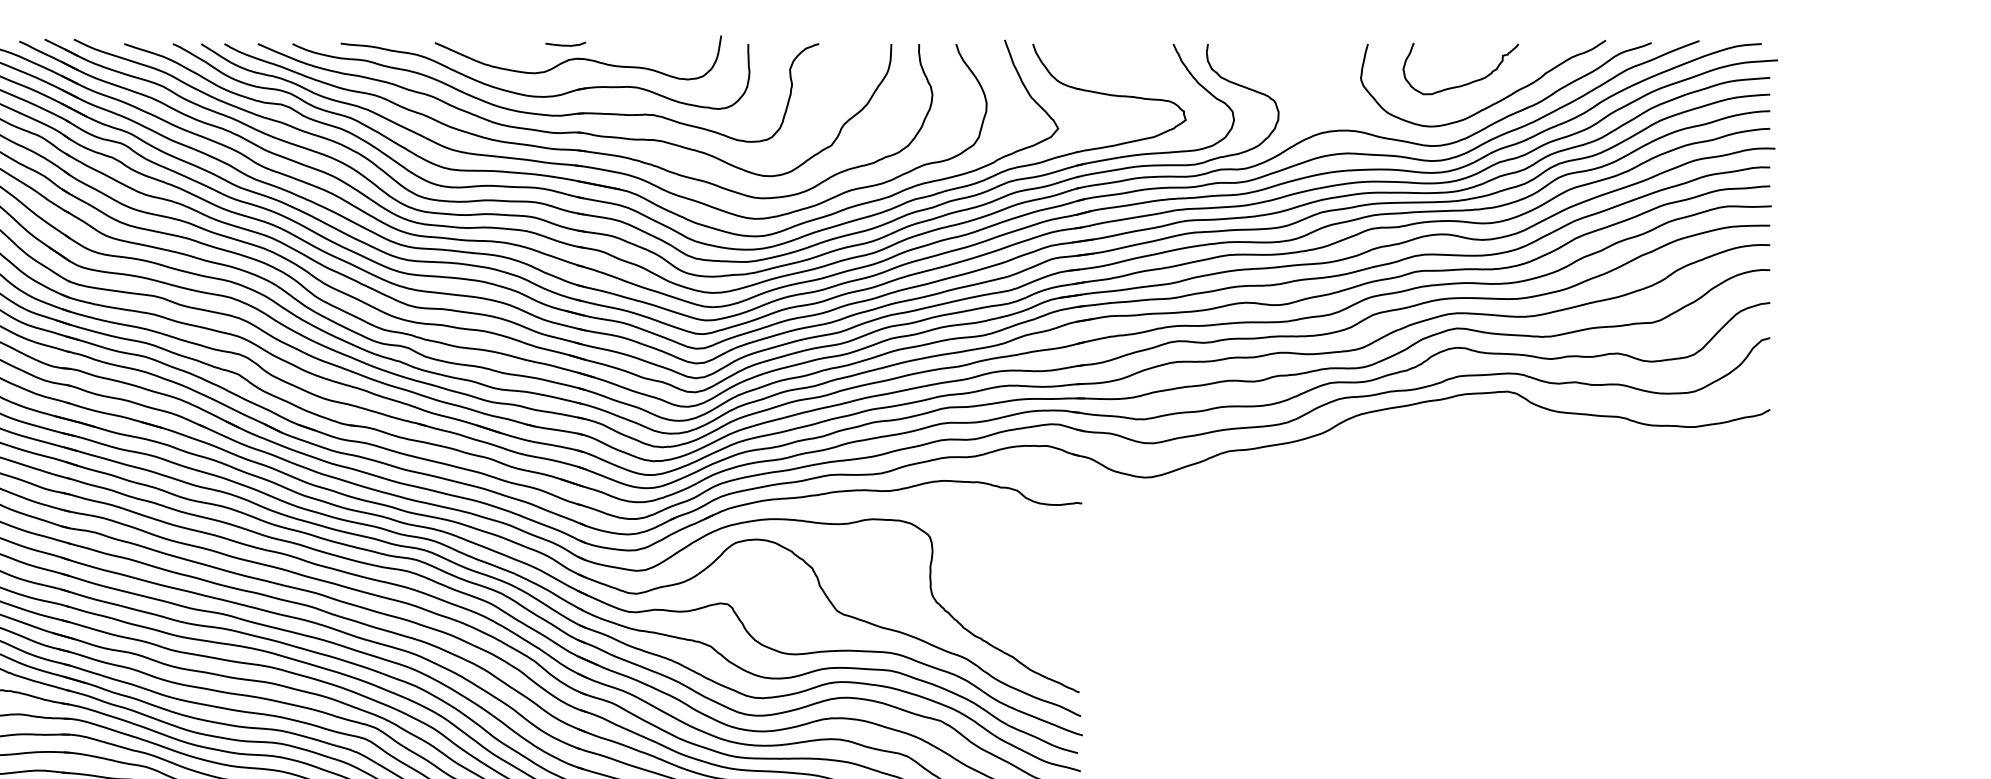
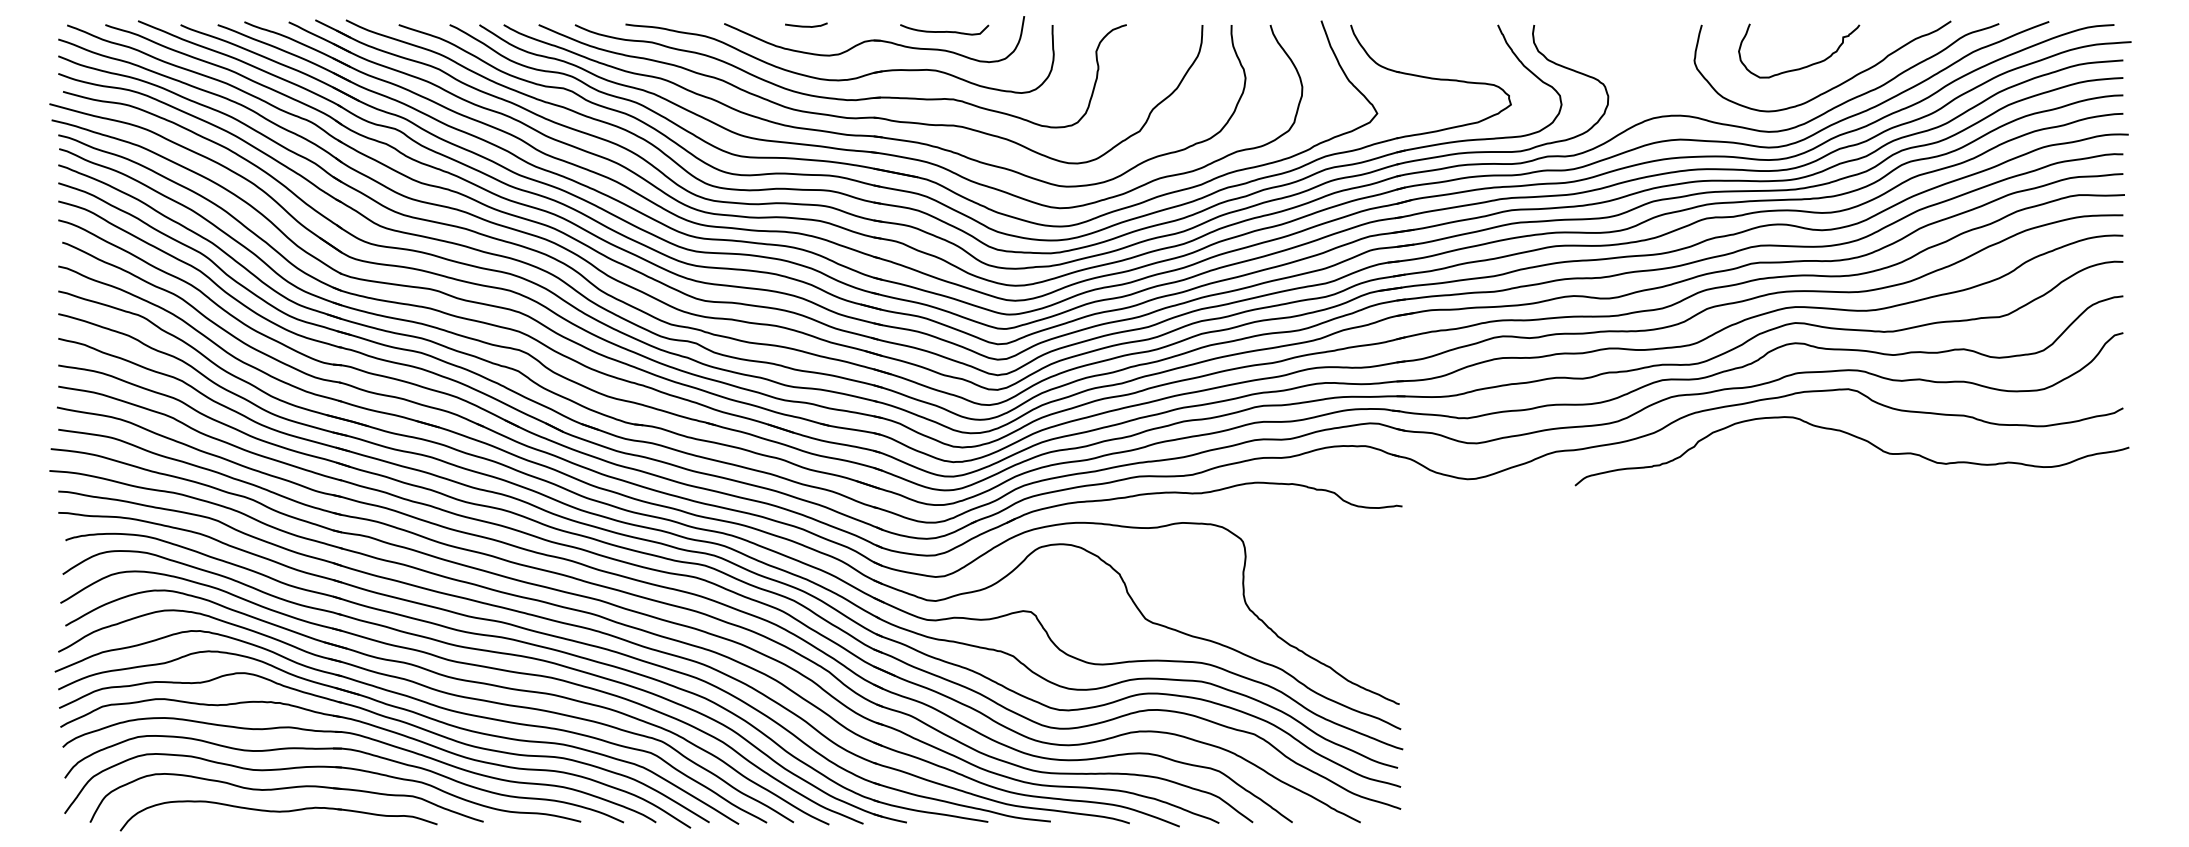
curve: (565, 44) -> (806, 25), moved
curve: (645, 50) -> (944, 31), added
curve: (1513, 437) -> (1854, 437), added

